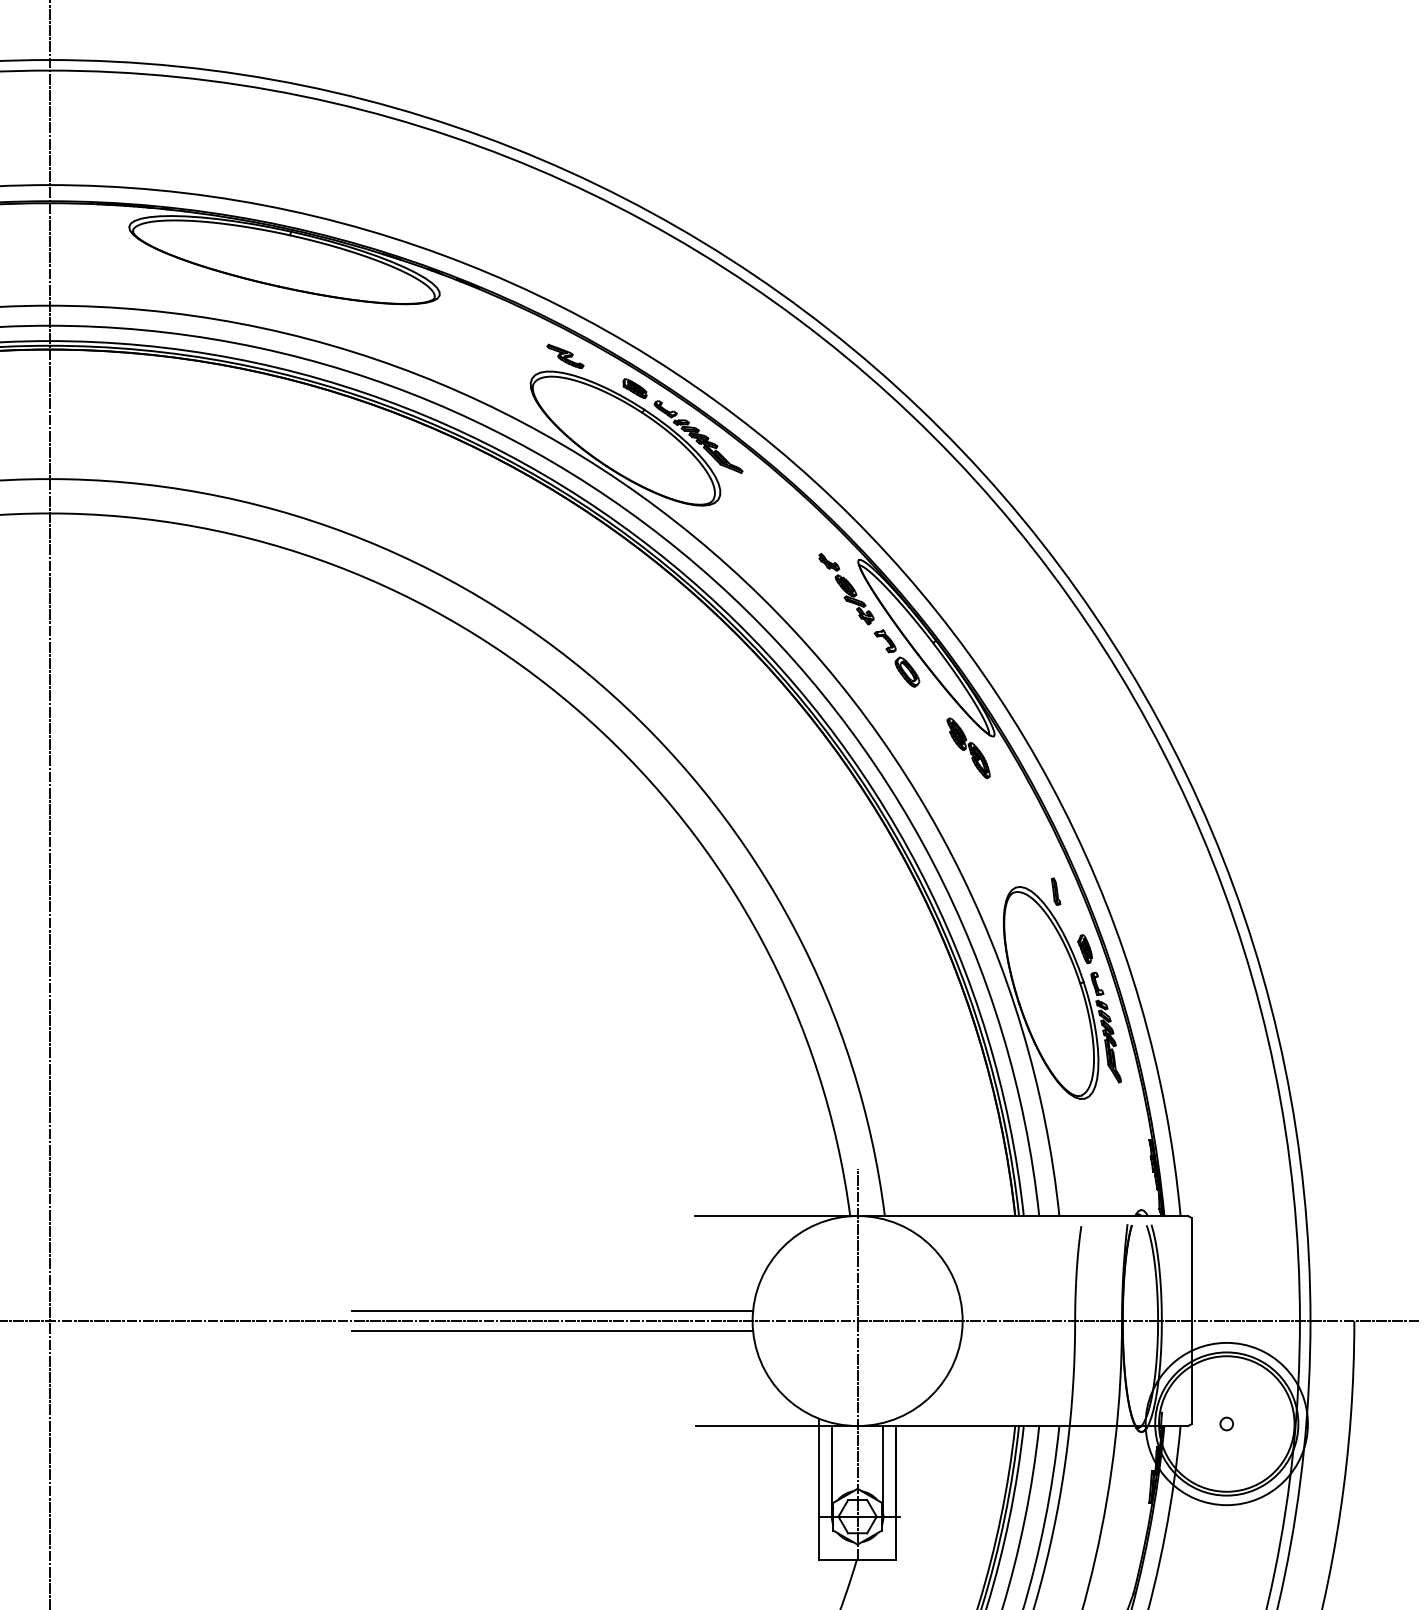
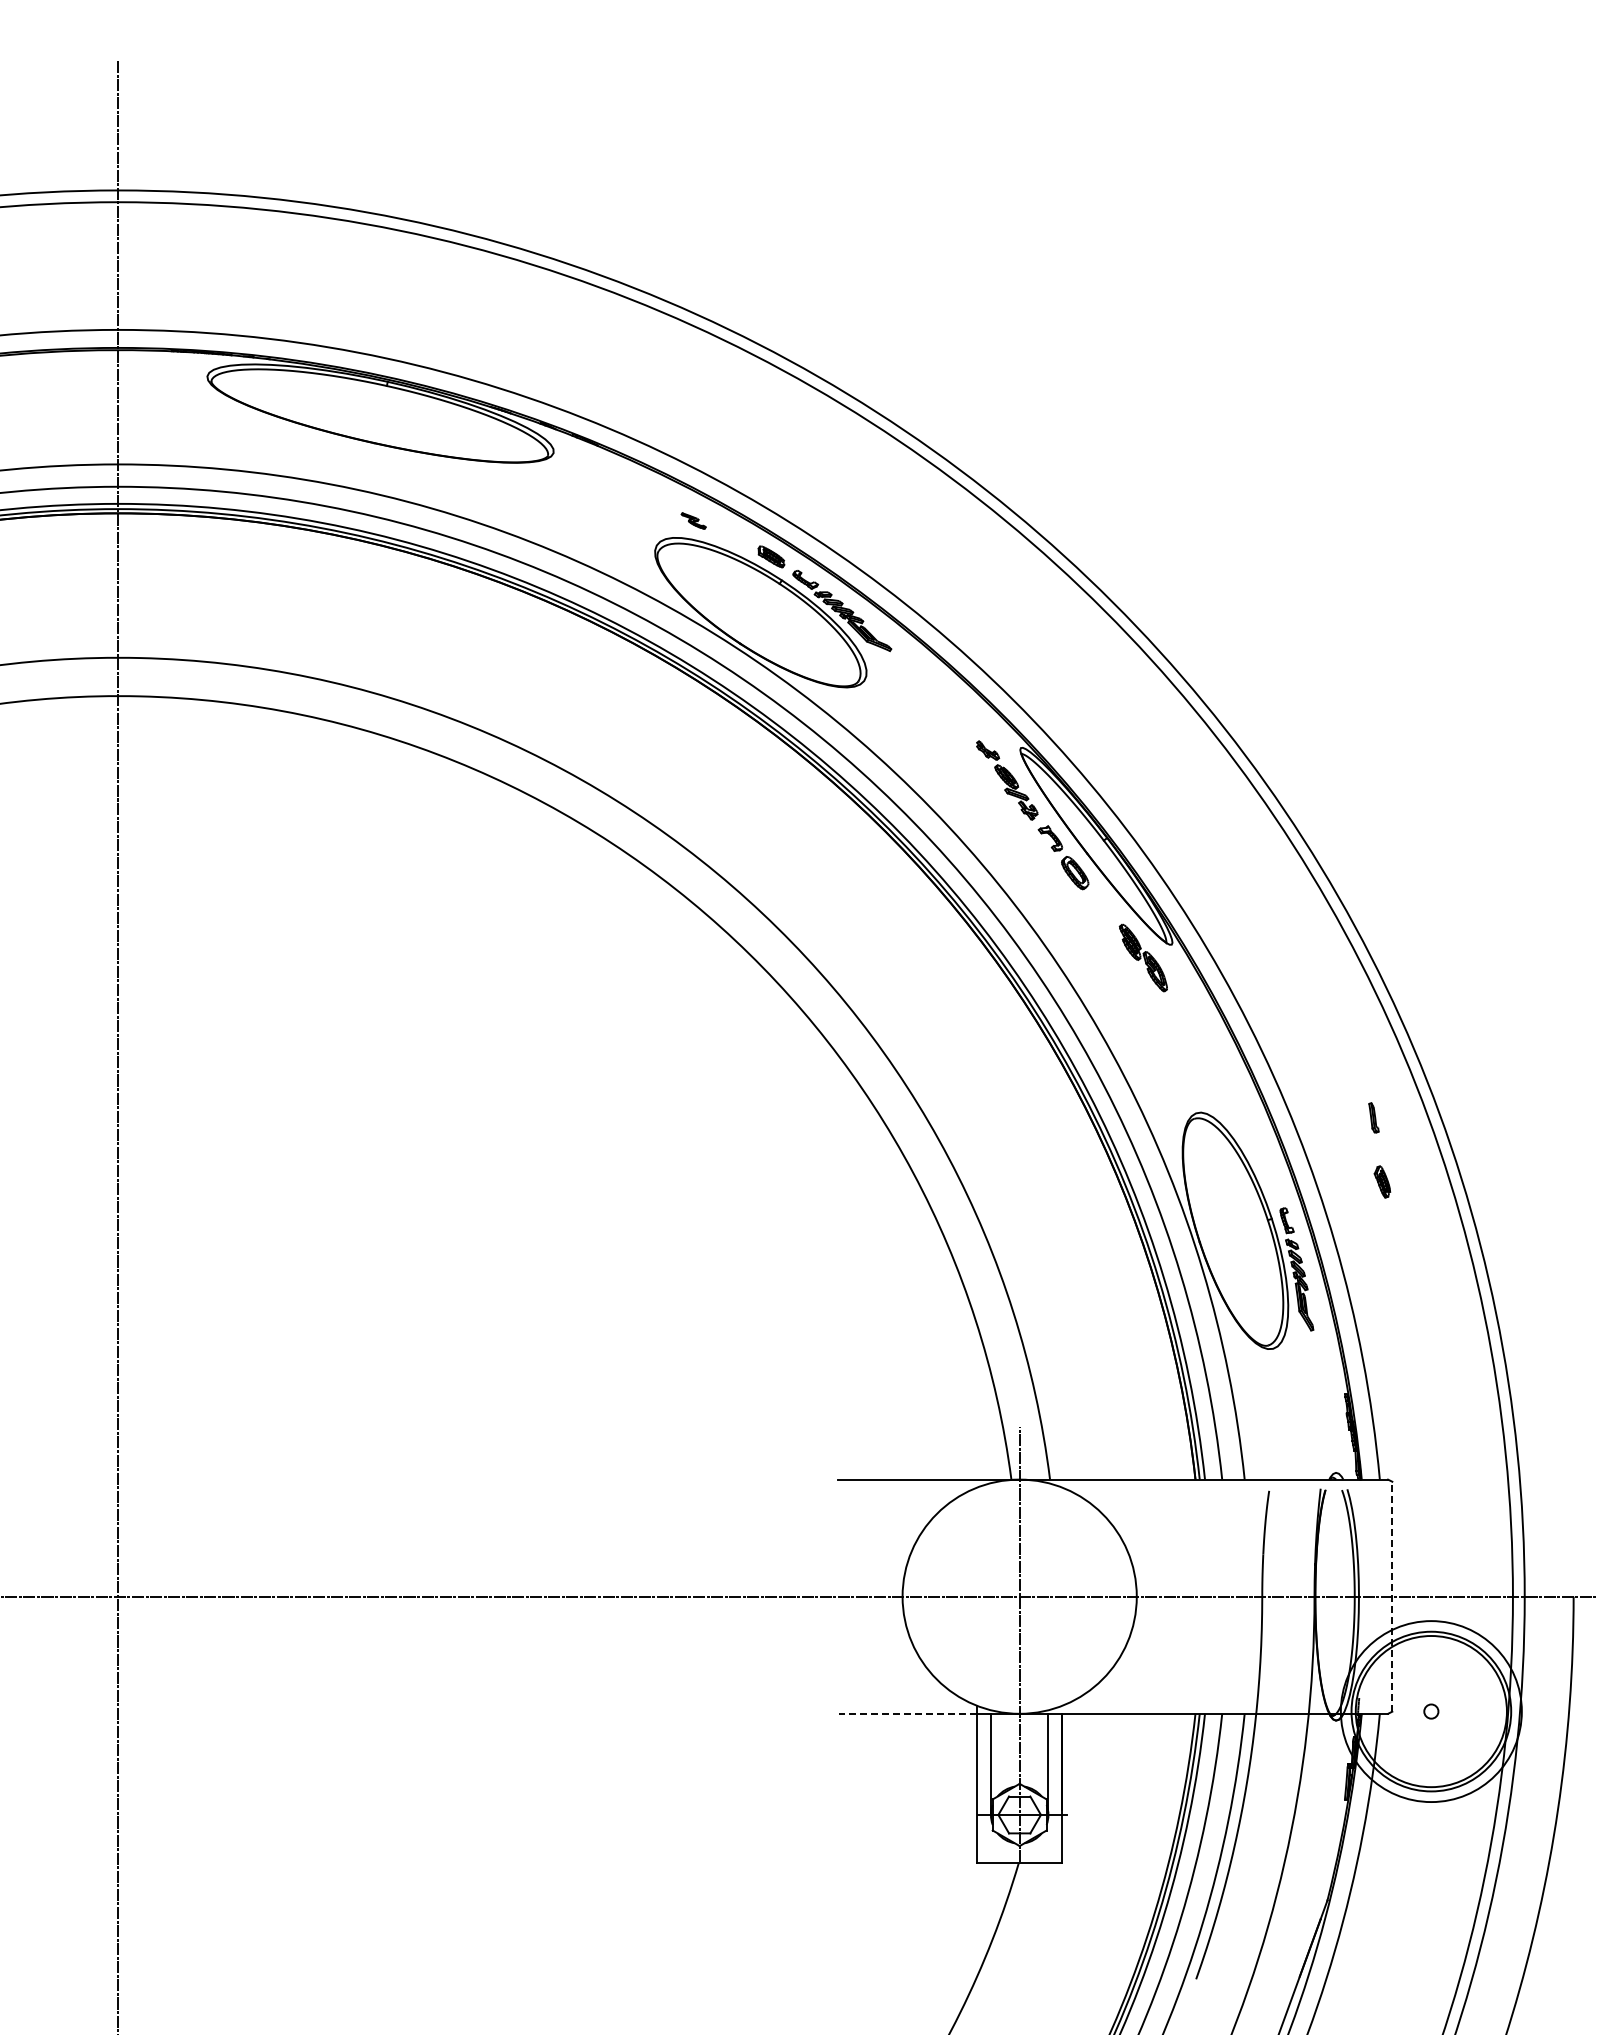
part: (565, 355) -> (693, 520), size x0.6
part: (1055, 891) -> (1373, 1117), moved
part: (1085, 948) -> (1382, 1181), moved
line: (552, 1311) -> (679, 1586), removed
line: (1191, 1320) -> (1392, 1596), solid -> dashed
line: (552, 1330) -> (679, 1607), removed
line: (757, 1425) -> (908, 1713), solid -> dashed

